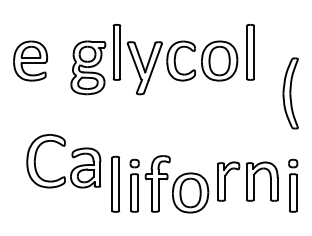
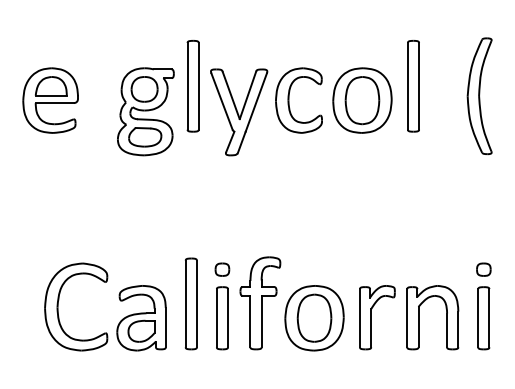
part: (290, 93) -> (479, 96), moved
part: (71, 156) -> (118, 299), moved
part: (247, 181) -> (408, 317), moved

